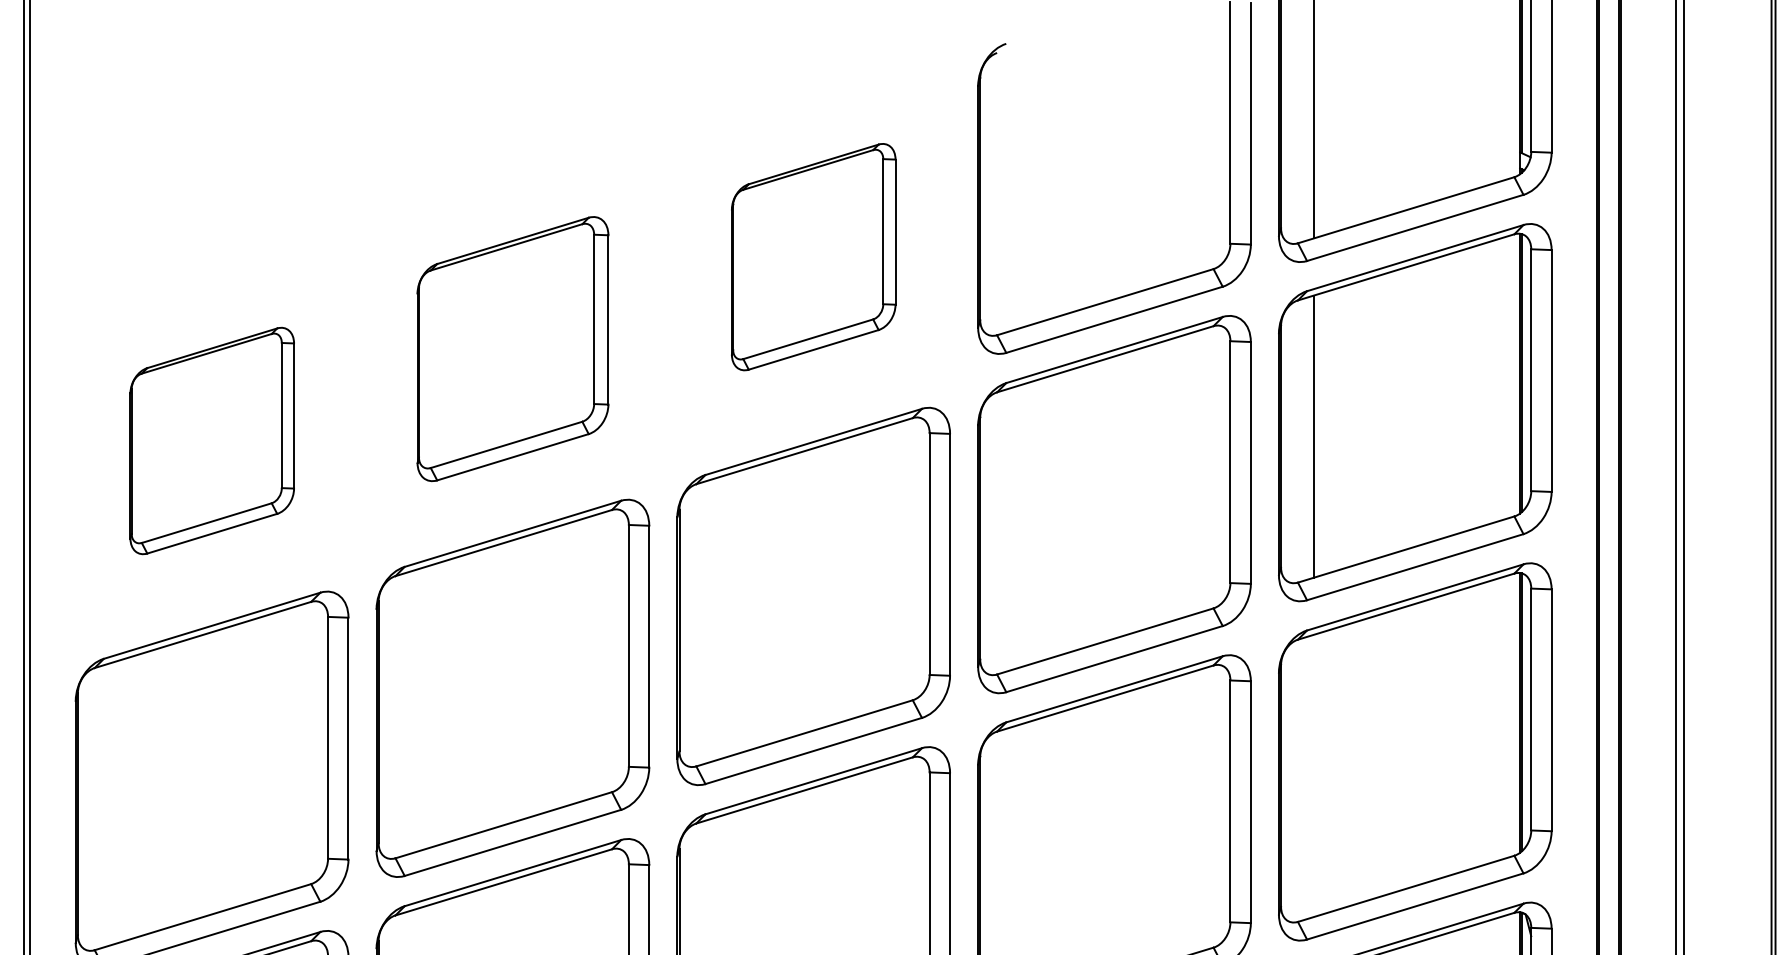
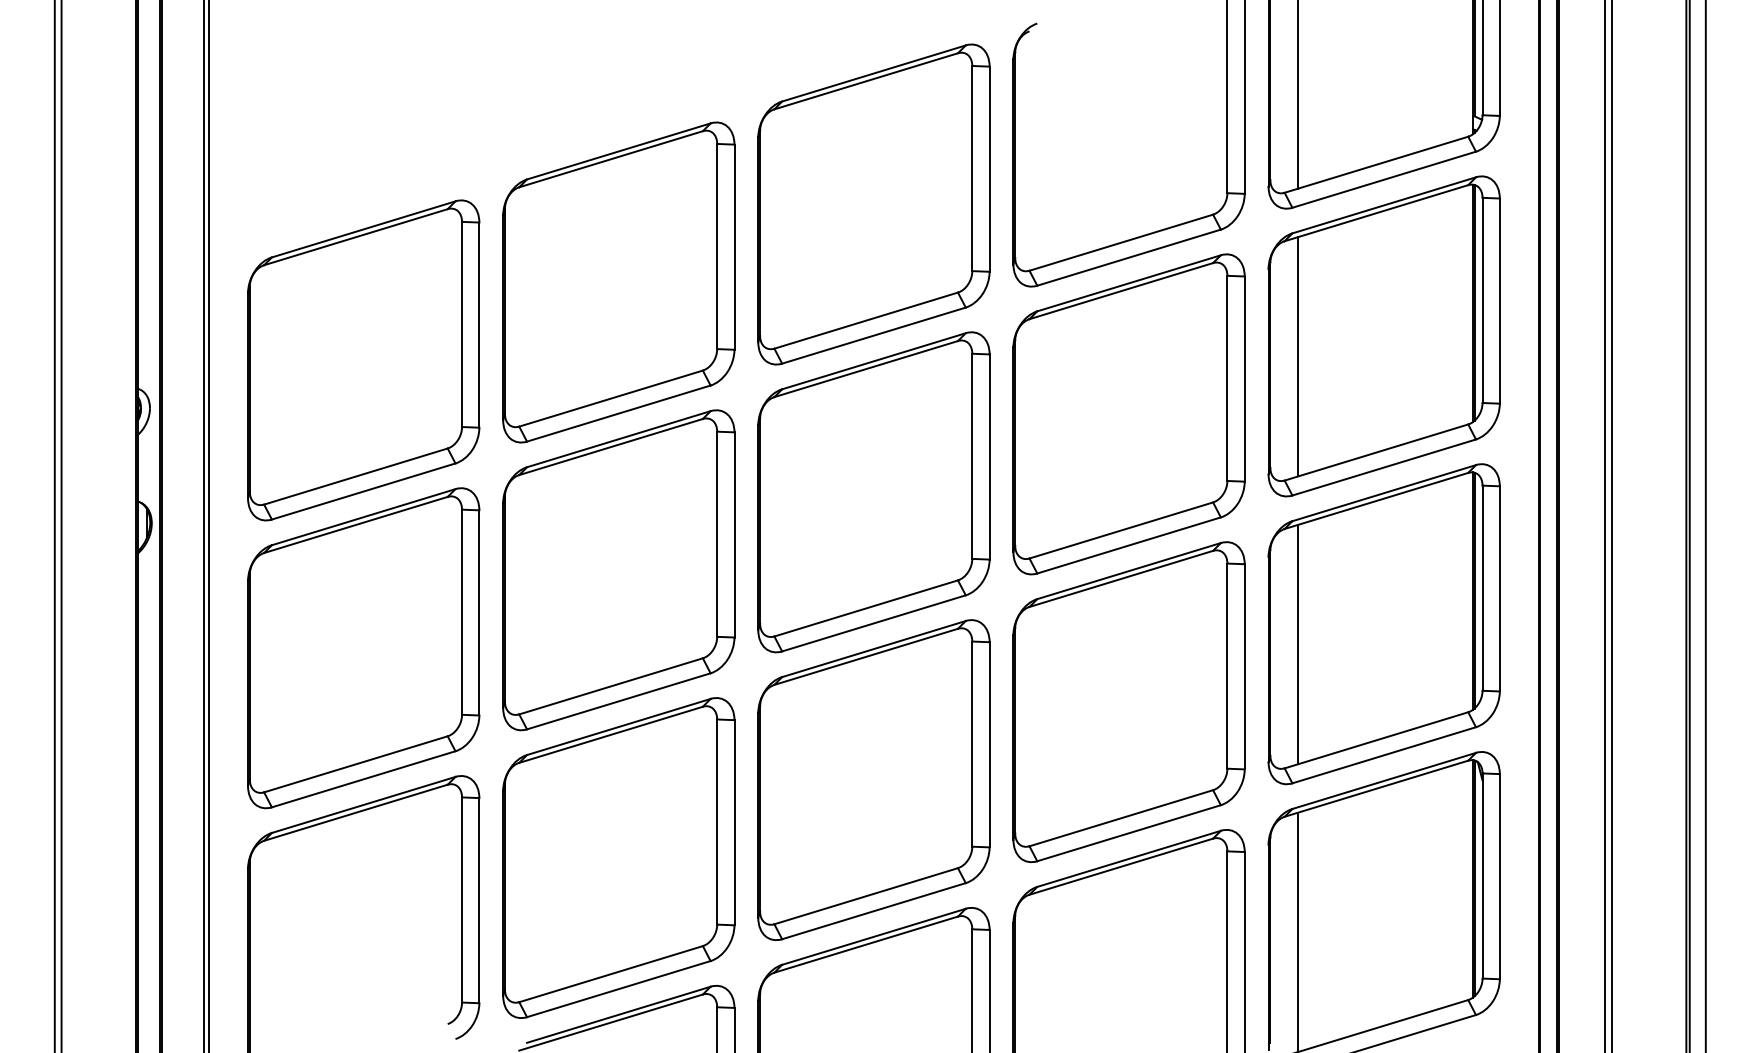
part: (813, 257) -> (873, 204), size x1.67
part: (512, 349) -> (618, 282), size x1.43
part: (211, 441) -> (363, 360), size x1.67
line: (1314, 775) -> (1298, 644), added

